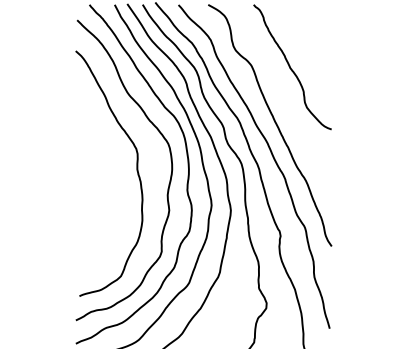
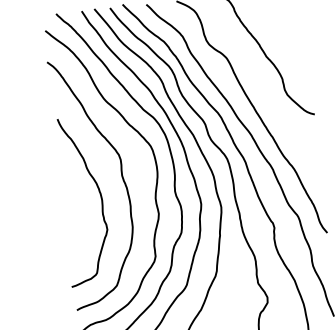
curve: (113, 186) -> (99, 195), added

